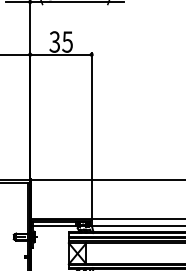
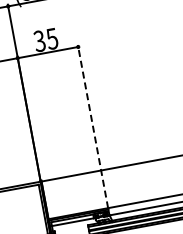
line: (91, 135) -> (92, 126), solid -> dashed

